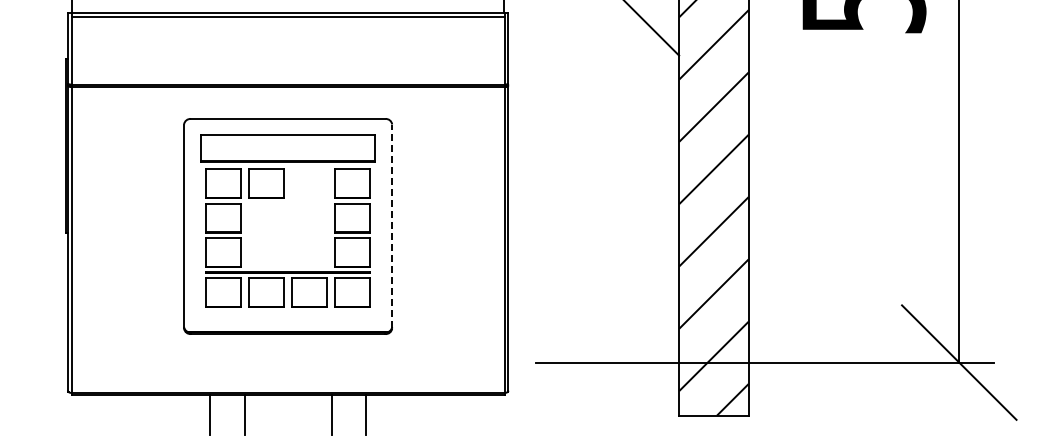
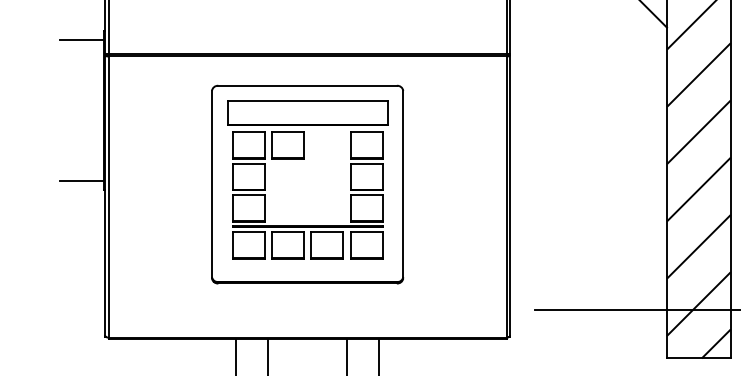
line: (42, 68) -> (81, 39), added
line: (42, 222) -> (81, 180), added
line: (392, 226) -> (403, 184), dashed -> solid

